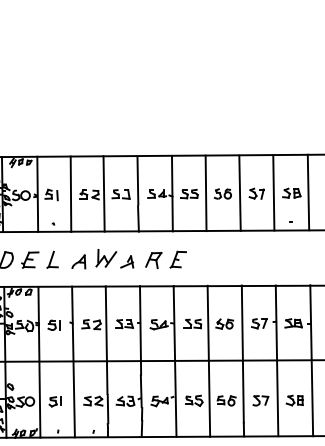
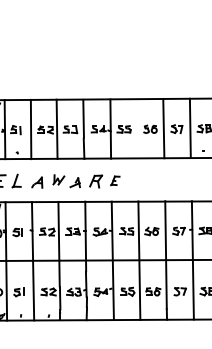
line: (205, 193) -> (136, 128), removed
part: (106, 258) -> (58, 179), size x0.7
part: (177, 259) -> (114, 180), size x0.7

